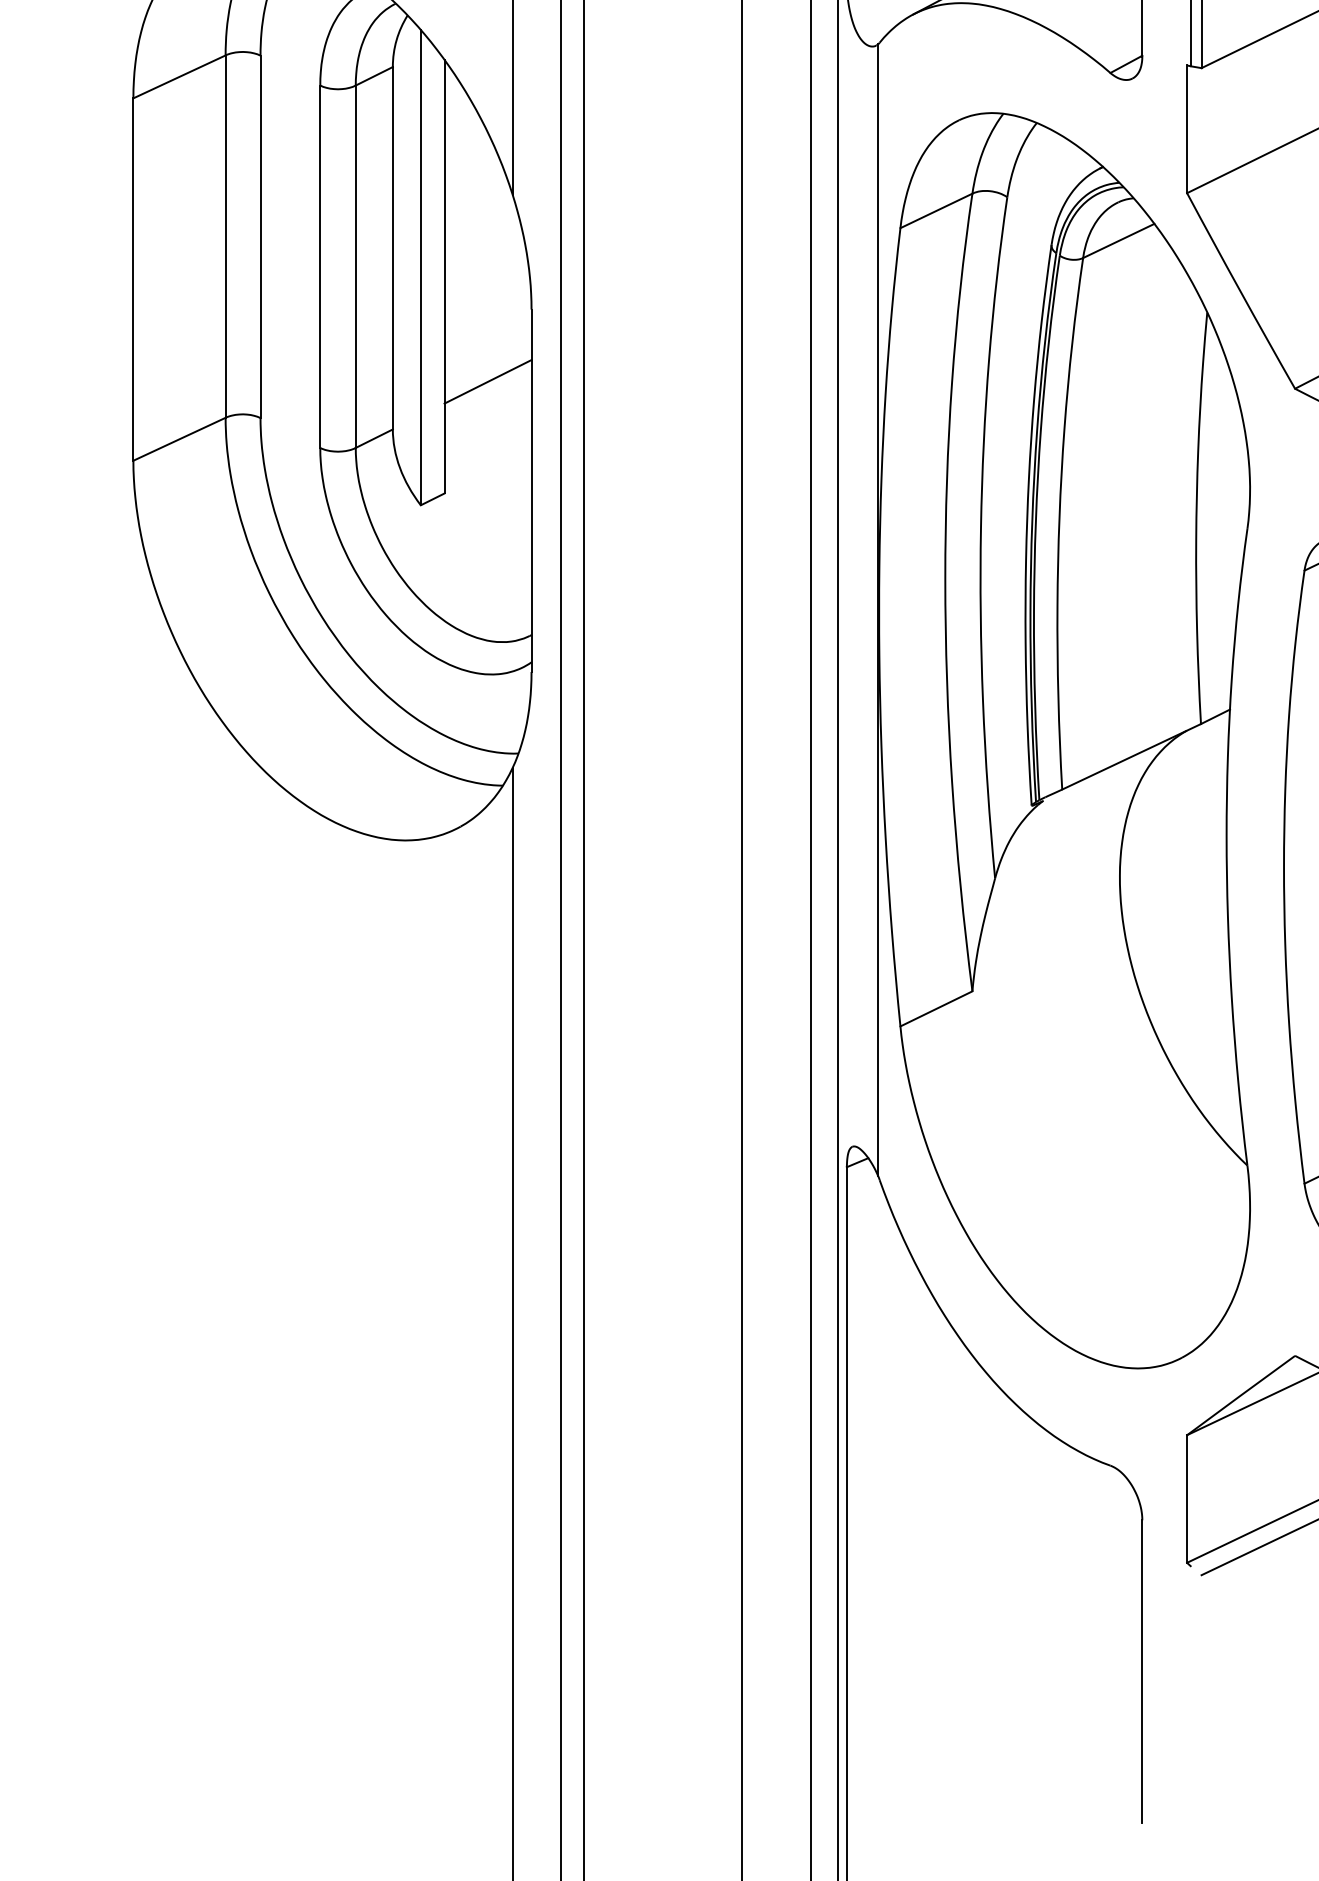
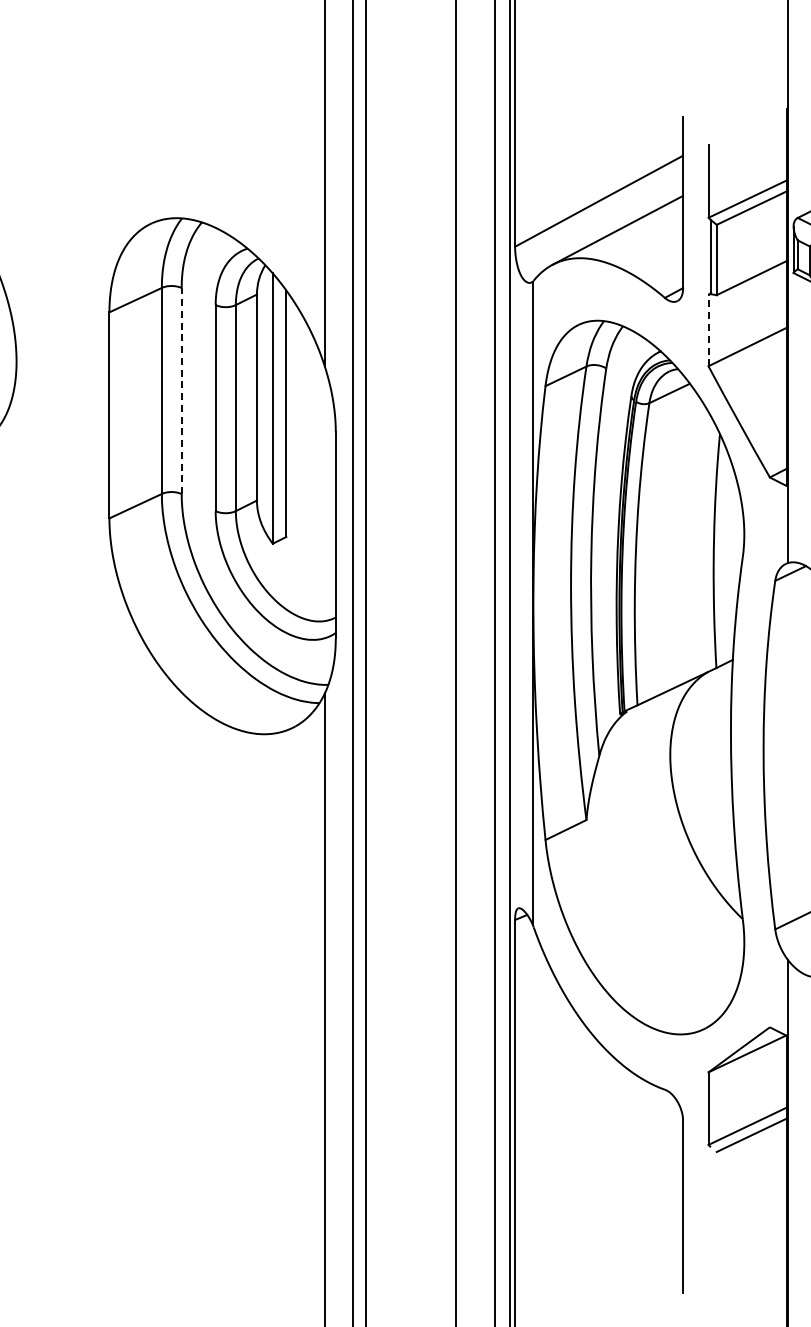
line: (1187, 128) -> (708, 329), solid -> dashed
line: (260, 235) -> (181, 390), solid -> dashed
line: (487, 381) -> (310, 473), removed

